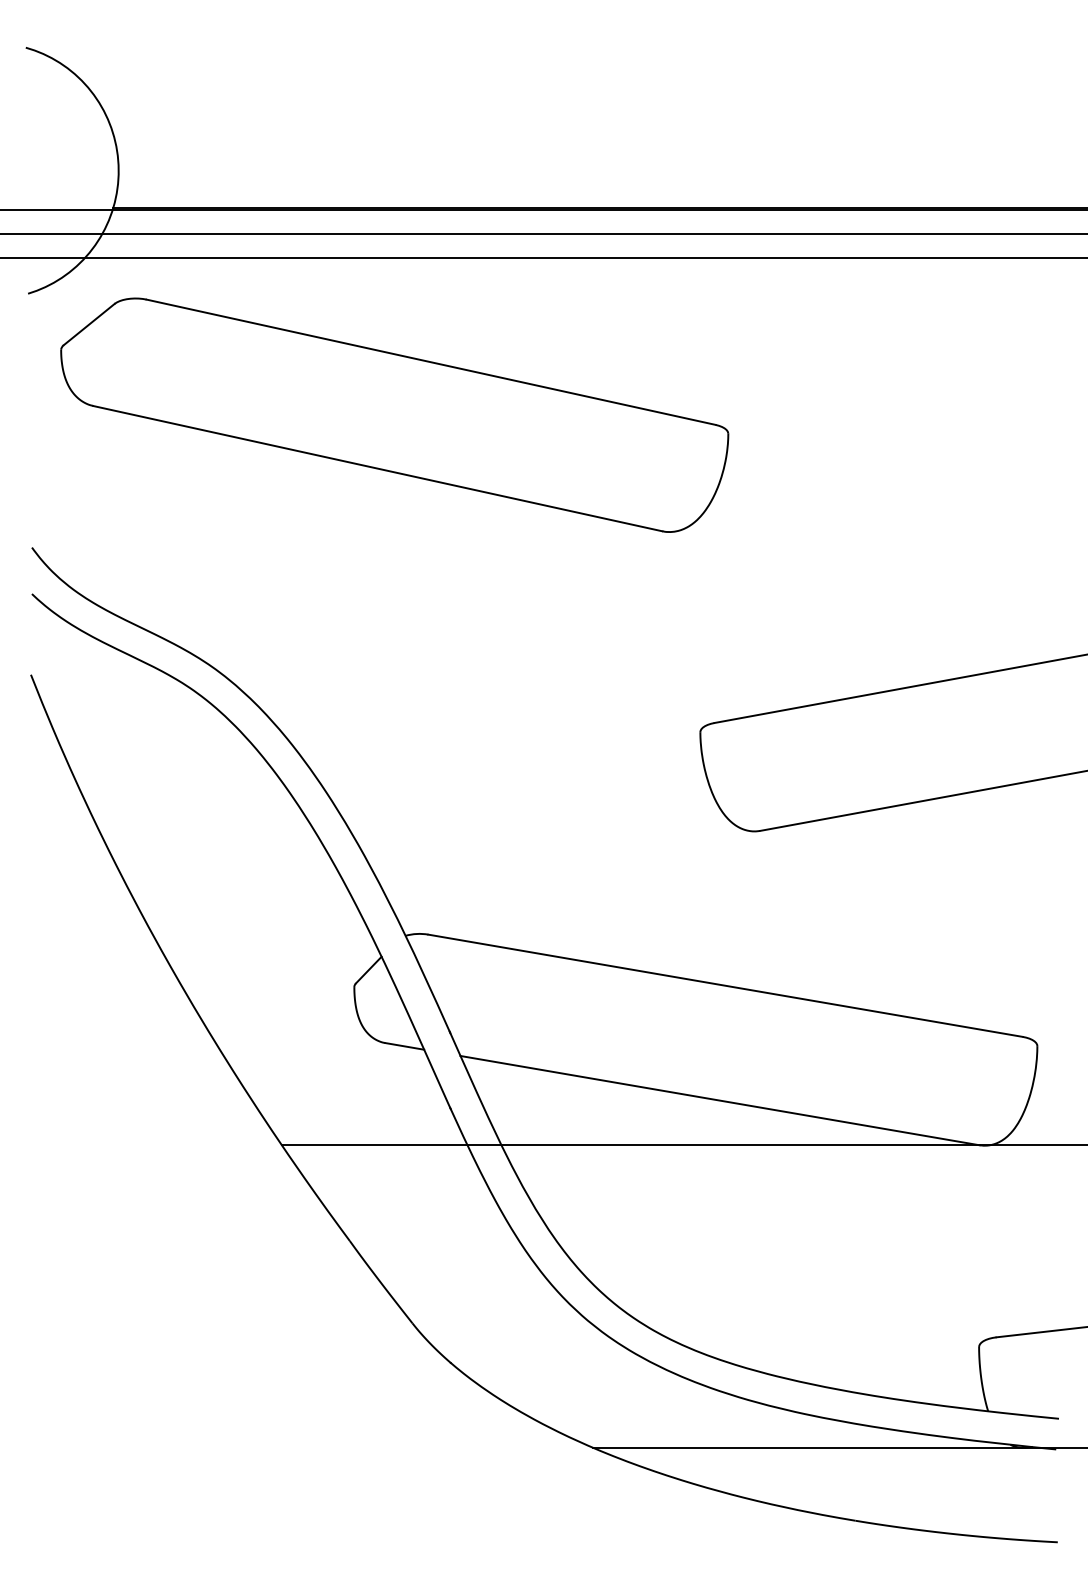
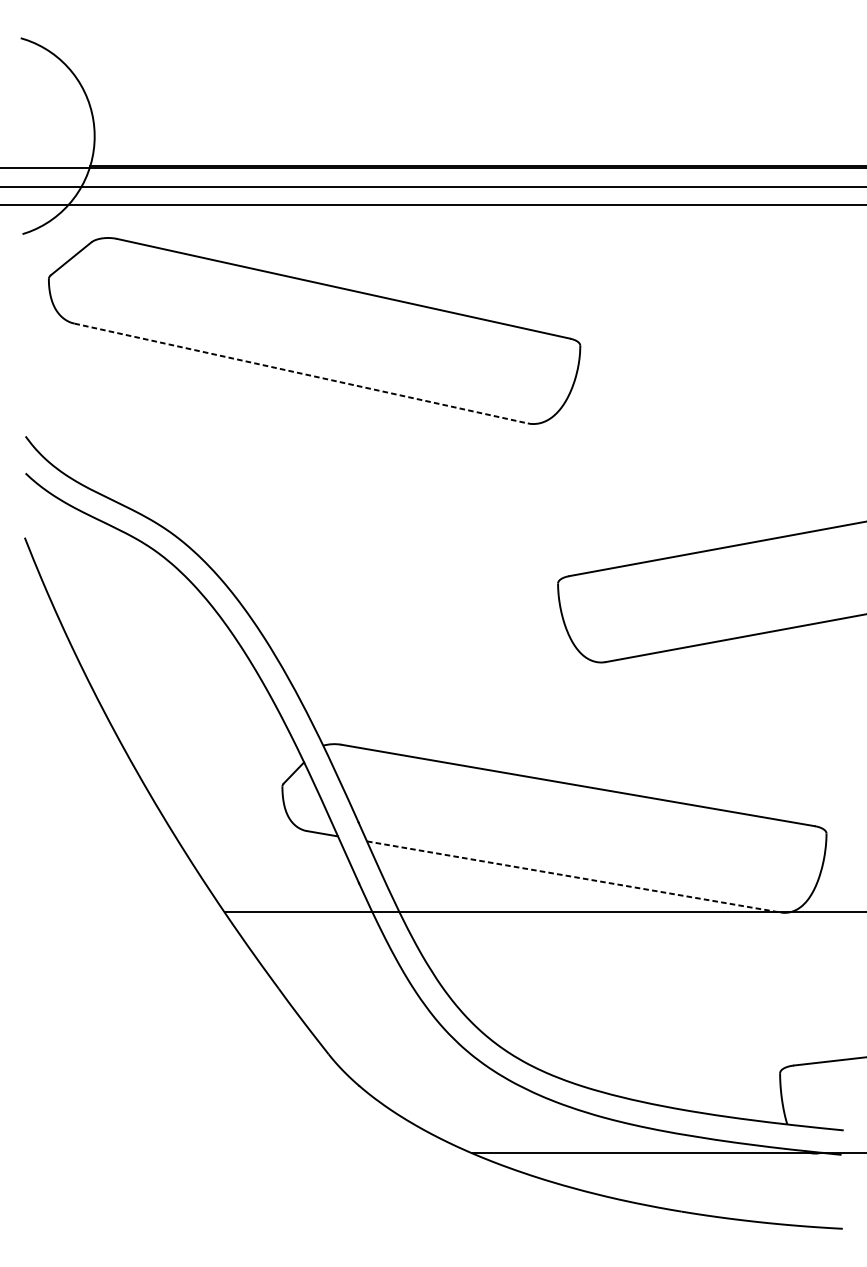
line: (378, 468) -> (301, 373), solid -> dashed
line: (720, 1100) -> (574, 876), solid -> dashed

